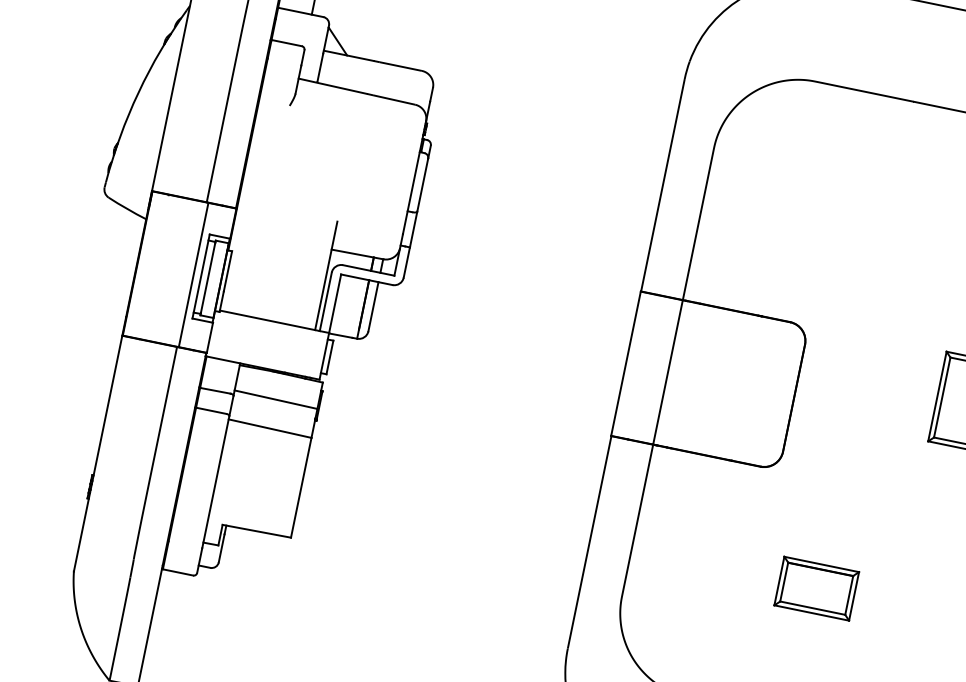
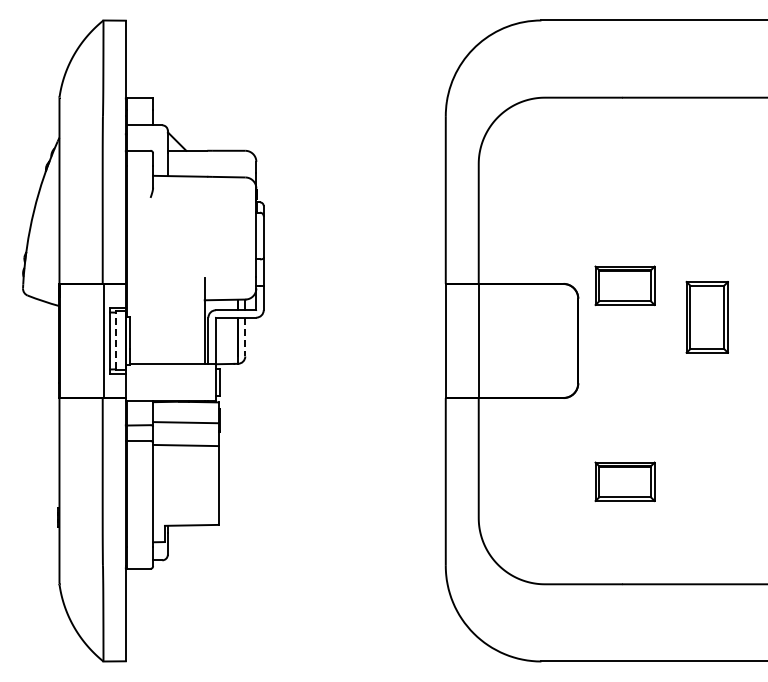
line: (208, 277) -> (115, 340), solid -> dashed
line: (373, 307) -> (245, 337), solid -> dashed
part: (867, 340) -> (624, 285), added

